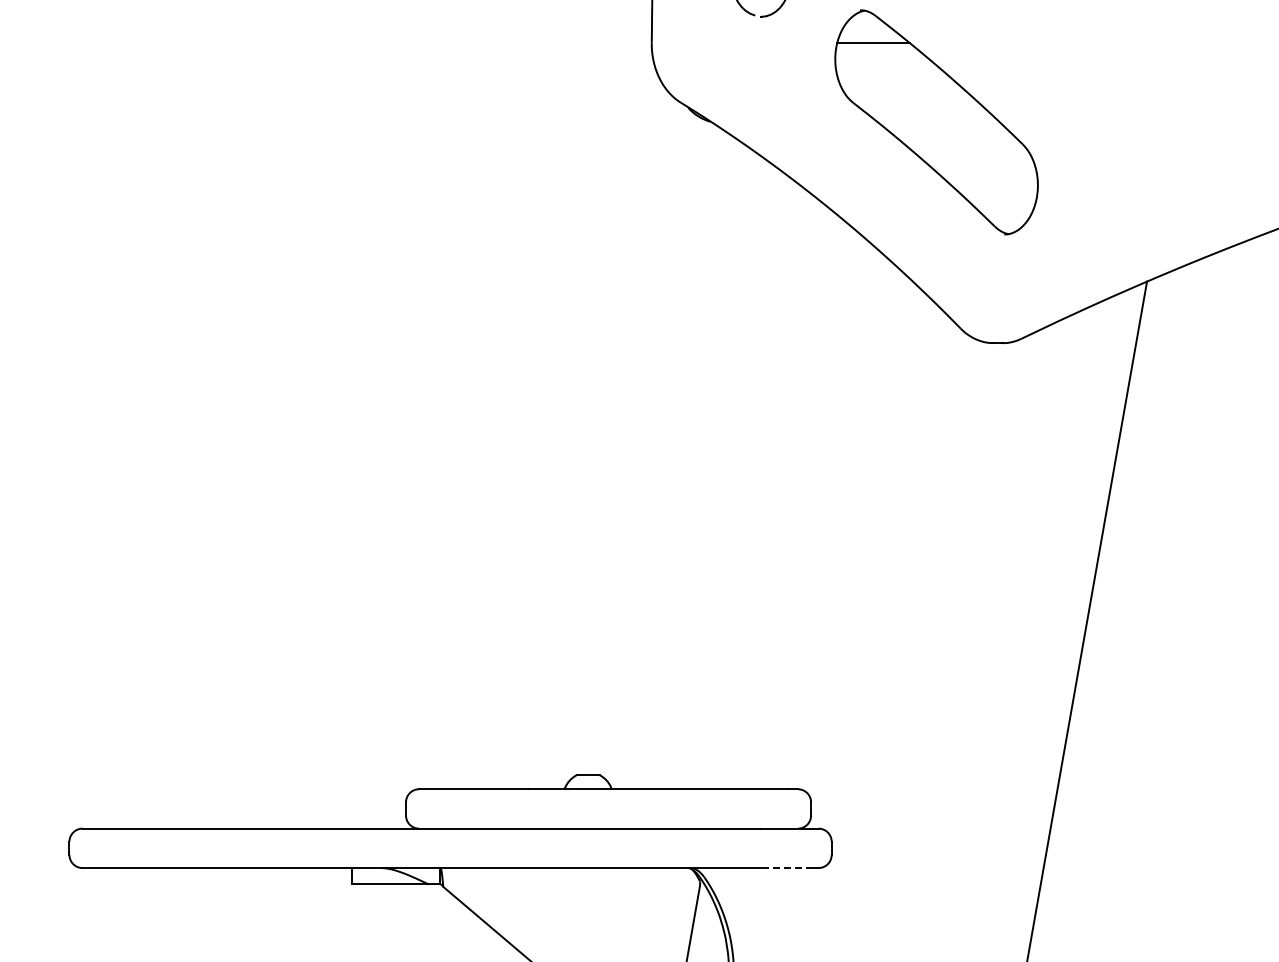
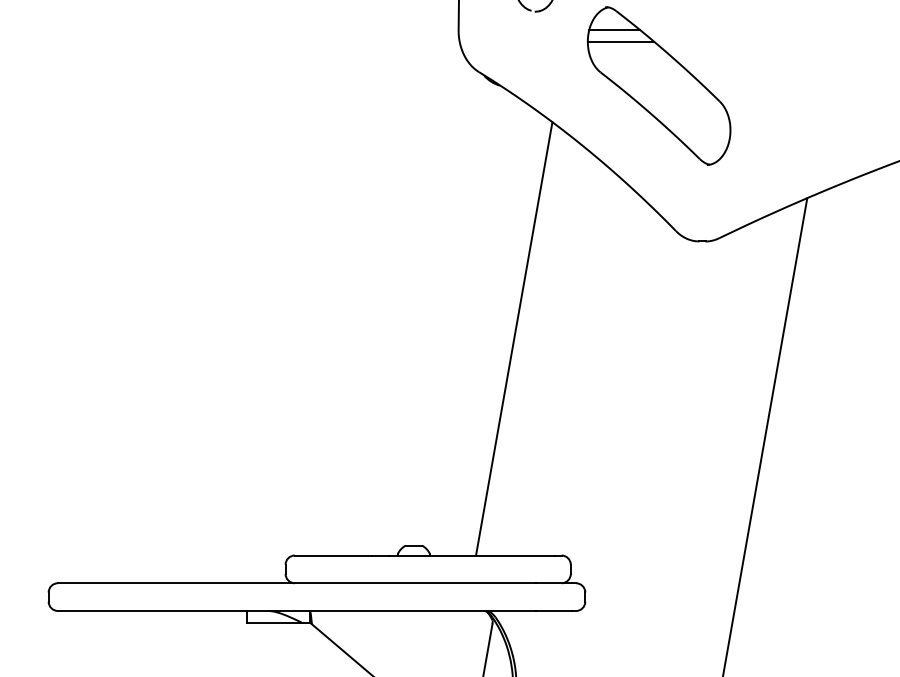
line: (882, 59) -> (621, 41), added
line: (730, 481) -> (514, 338), added
line: (786, 868) -> (553, 611), dashed -> solid

